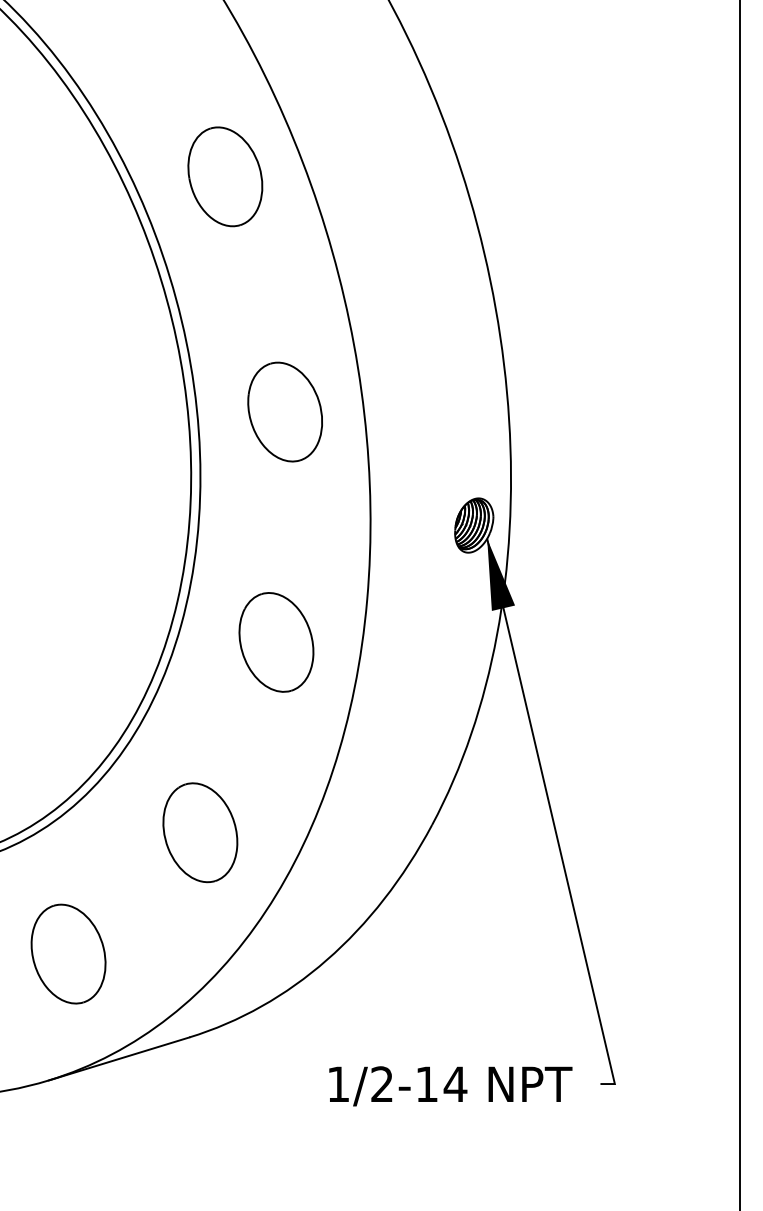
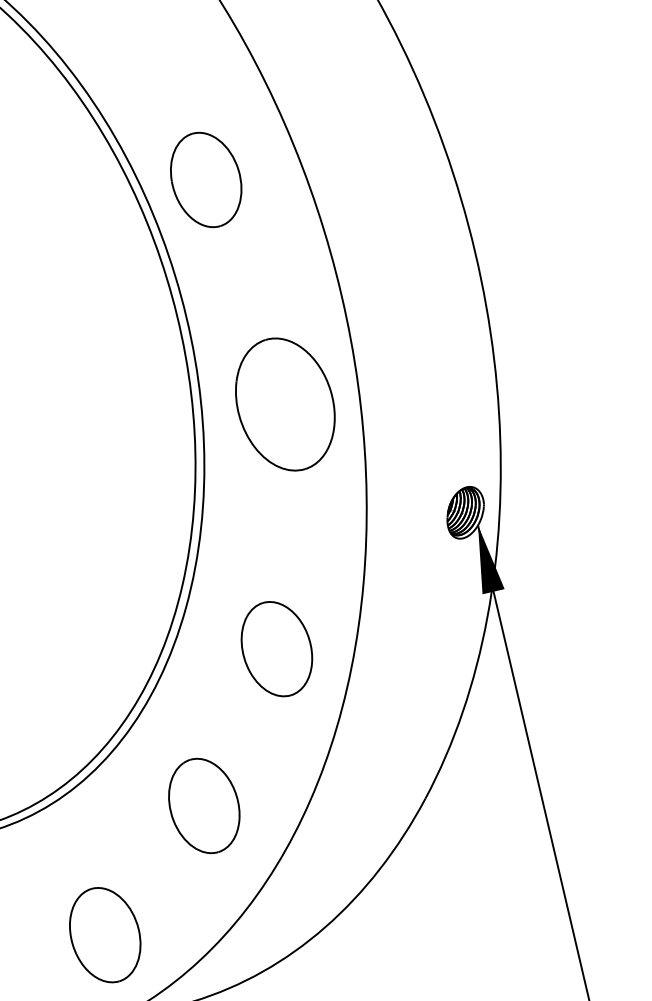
part: (225, 176) -> (206, 179), moved
part: (284, 411) -> (284, 403), size x1.4
part: (276, 642) -> (276, 649), moved
part: (68, 953) -> (105, 934), moved

